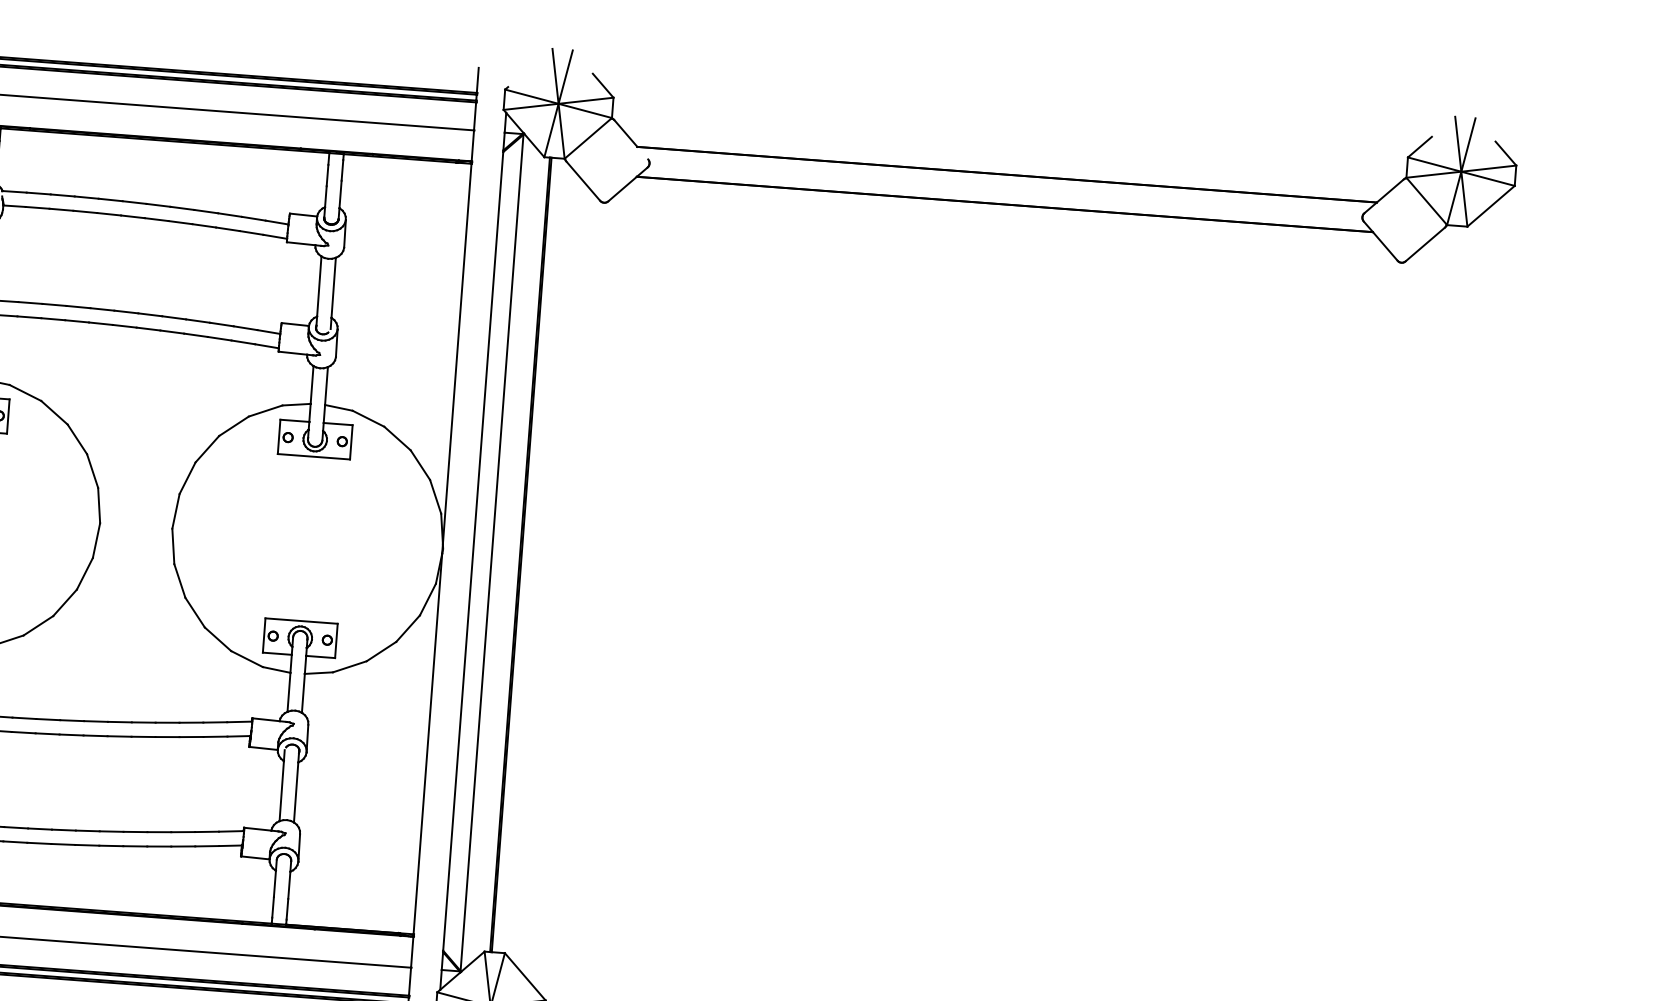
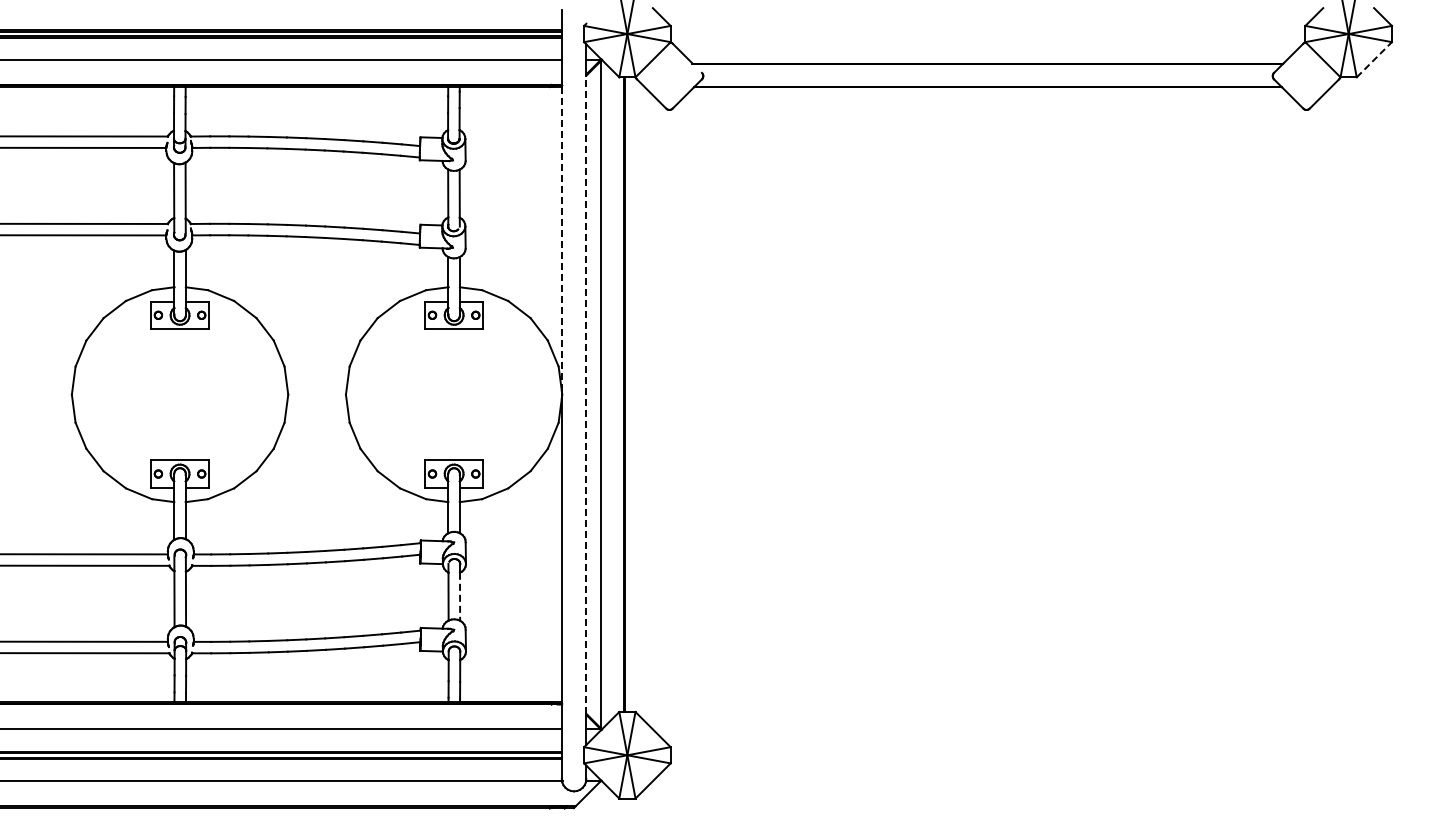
line: (1491, 205) -> (1374, 59), solid -> dashed
line: (456, 353) -> (561, 238), solid -> dashed
line: (473, 551) -> (586, 394), solid -> dashed
line: (296, 792) -> (460, 596), solid -> dashed

